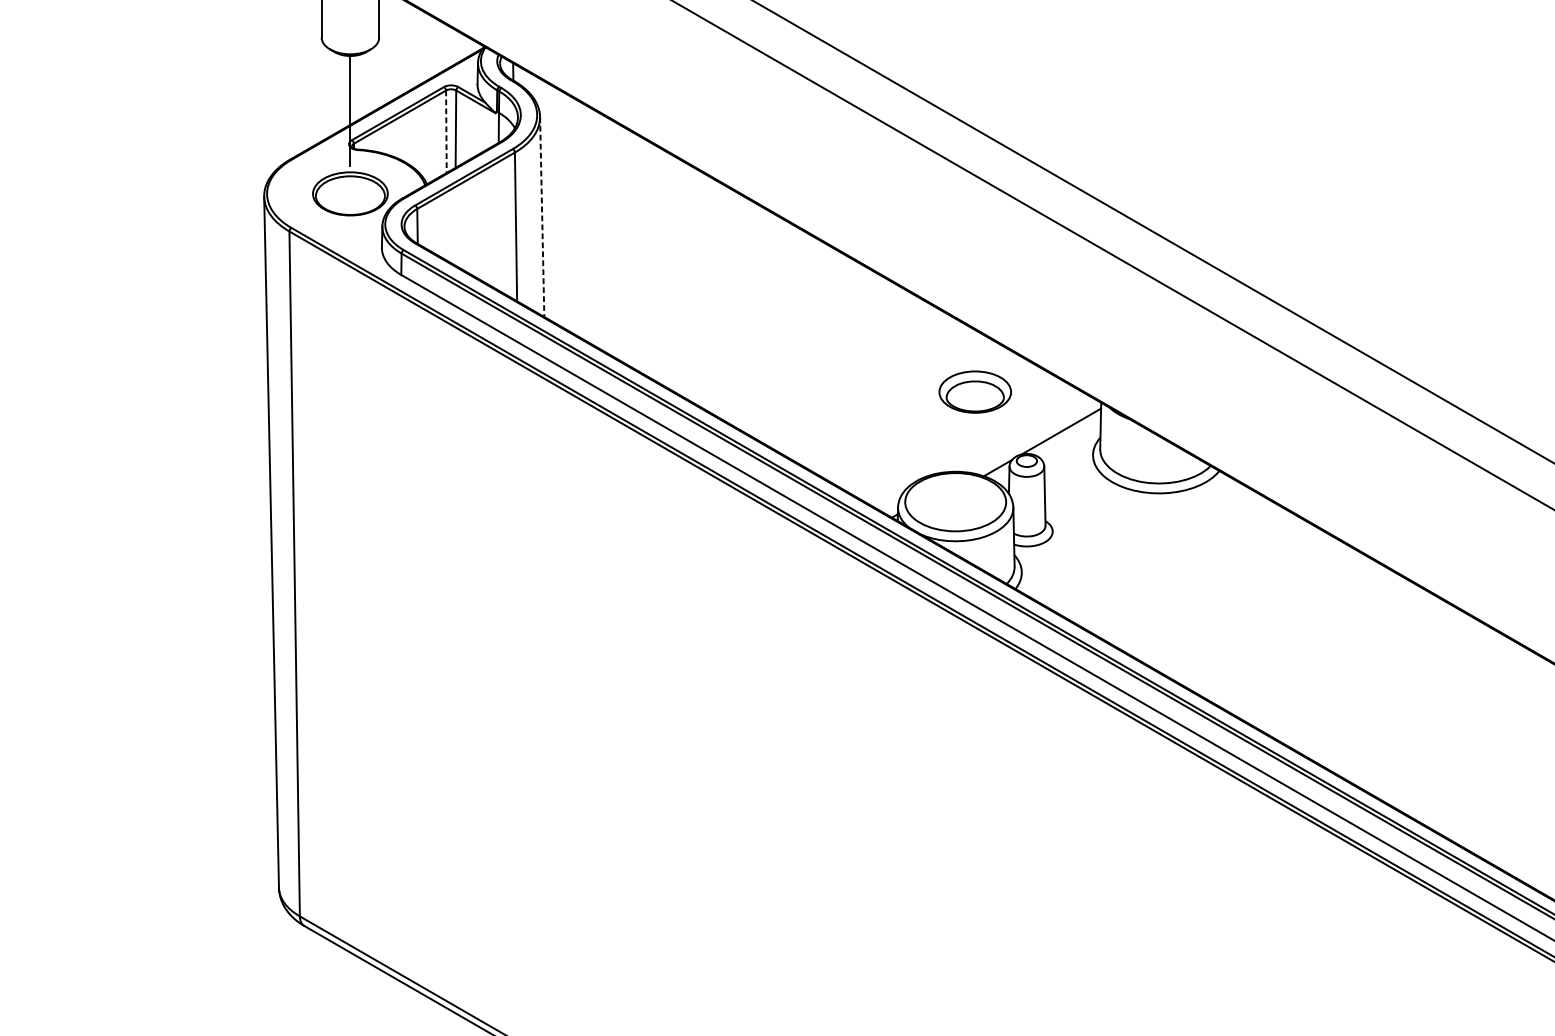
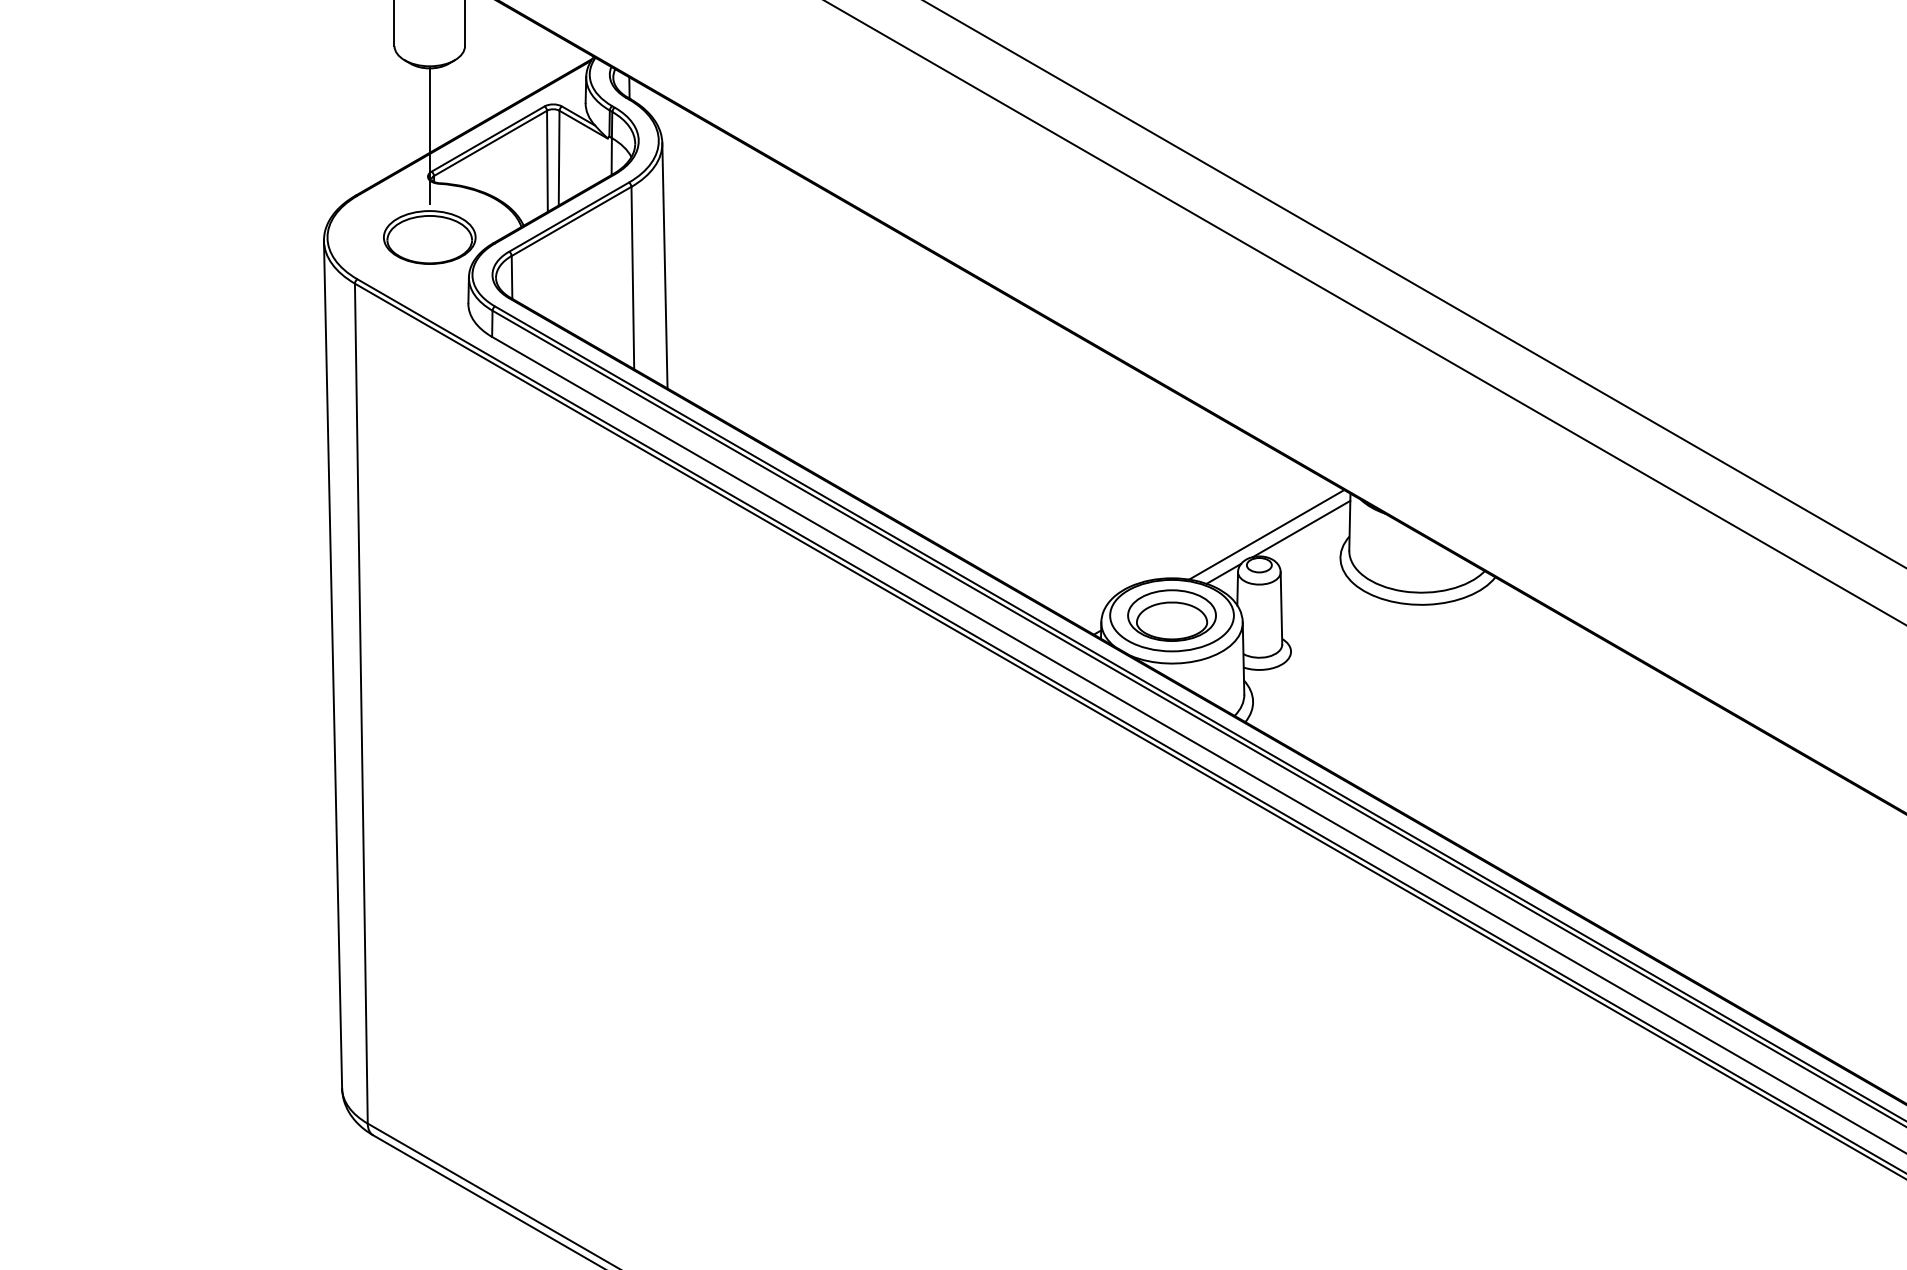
line: (446, 131) -> (547, 161), dashed -> solid
line: (541, 216) -> (664, 265), dashed -> solid
part: (974, 392) -> (1171, 615), moved
line: (1032, 436) -> (1266, 534), added

